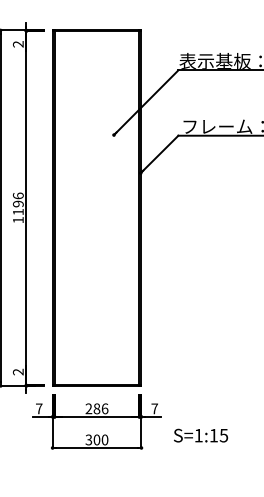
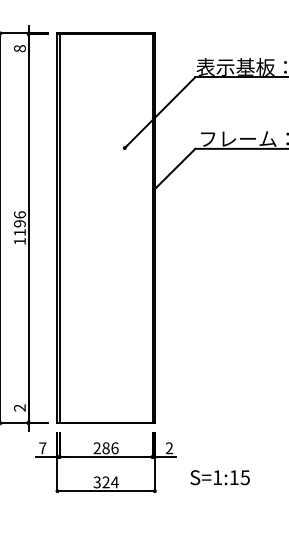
text: (18, 44) -> (20, 48), 2 -> 8
text: (154, 408) -> (169, 447), 7 -> 2
text: (100, 439) -> (109, 481), 300 -> 324

